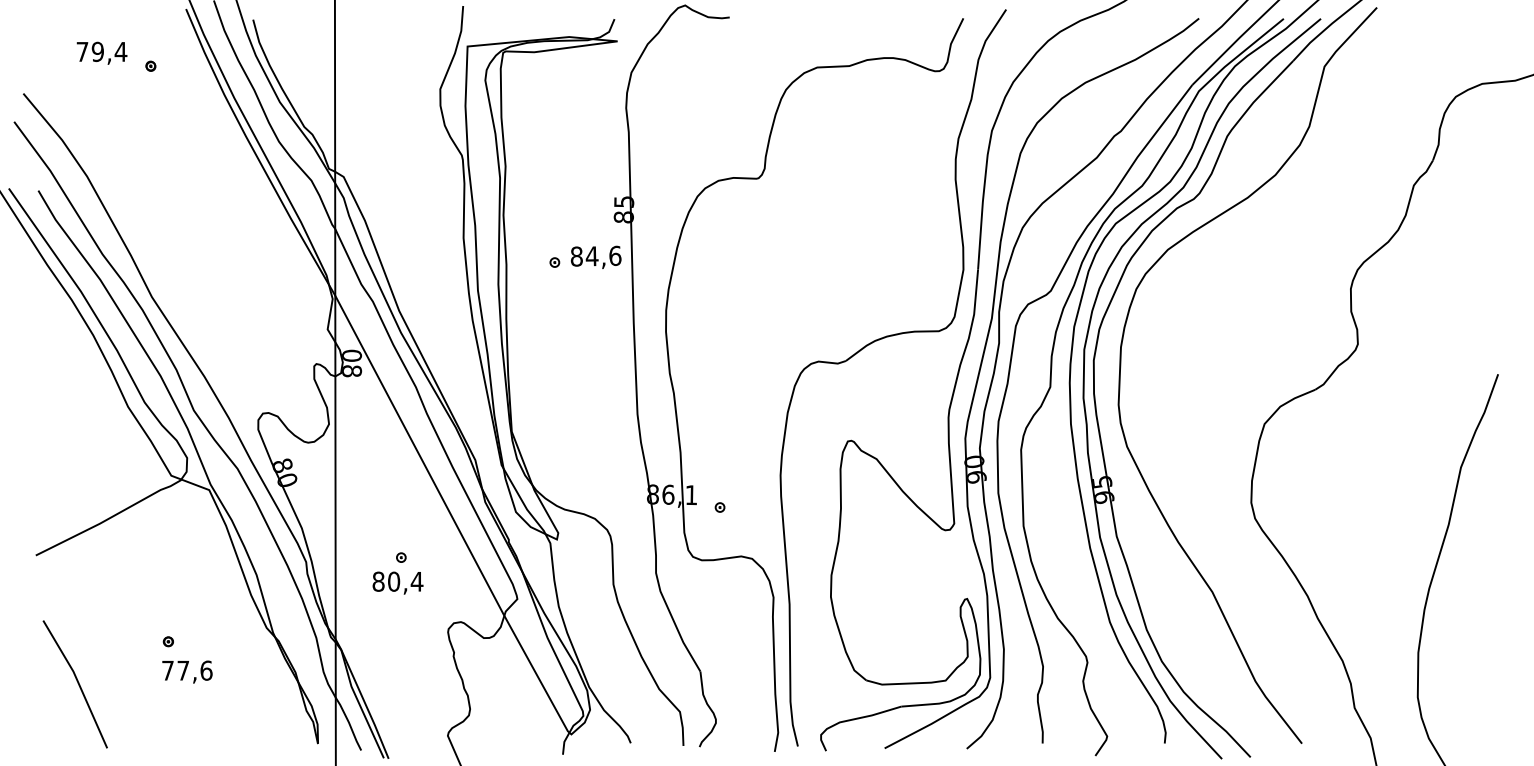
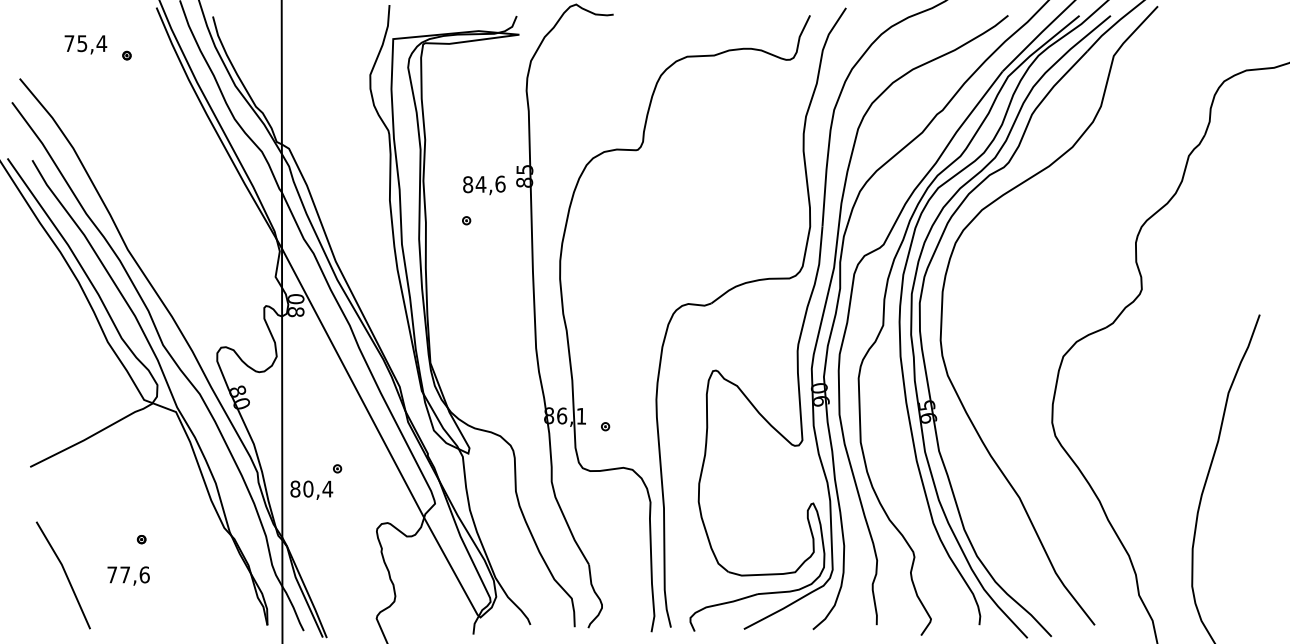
text: (98, 51) -> (82, 43), 79,4 -> 75,4
text: (596, 257) -> (484, 185), moved
text: (397, 582) -> (311, 489), moved
text: (187, 671) -> (128, 575), moved

